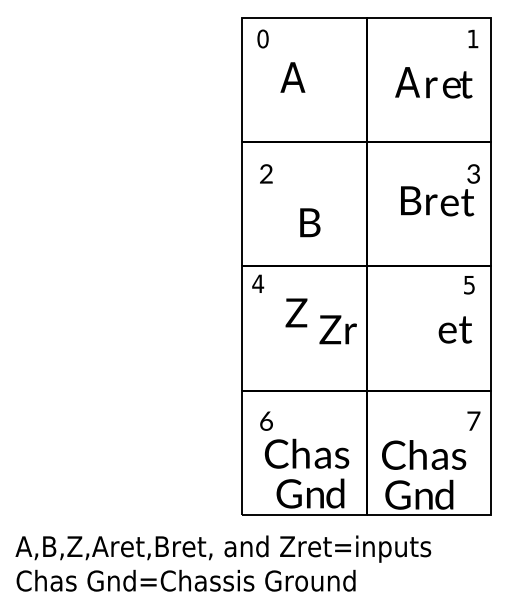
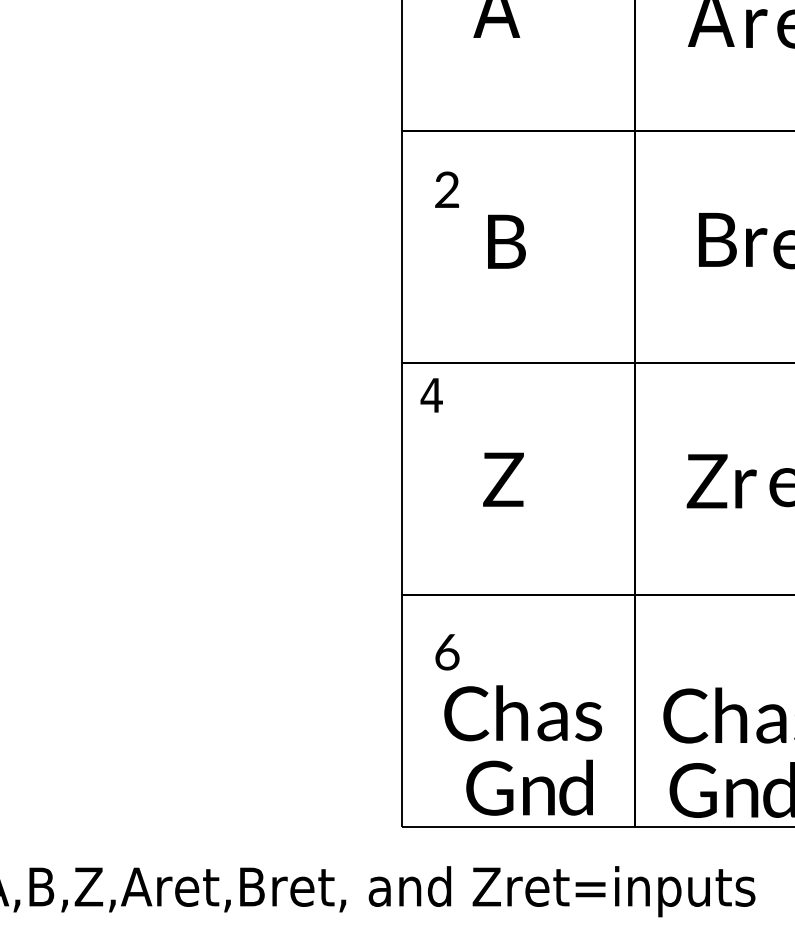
text: (310, 222) -> (507, 241), moved
text: (296, 312) -> (503, 478), moved
text: (337, 329) -> (720, 480), moved

